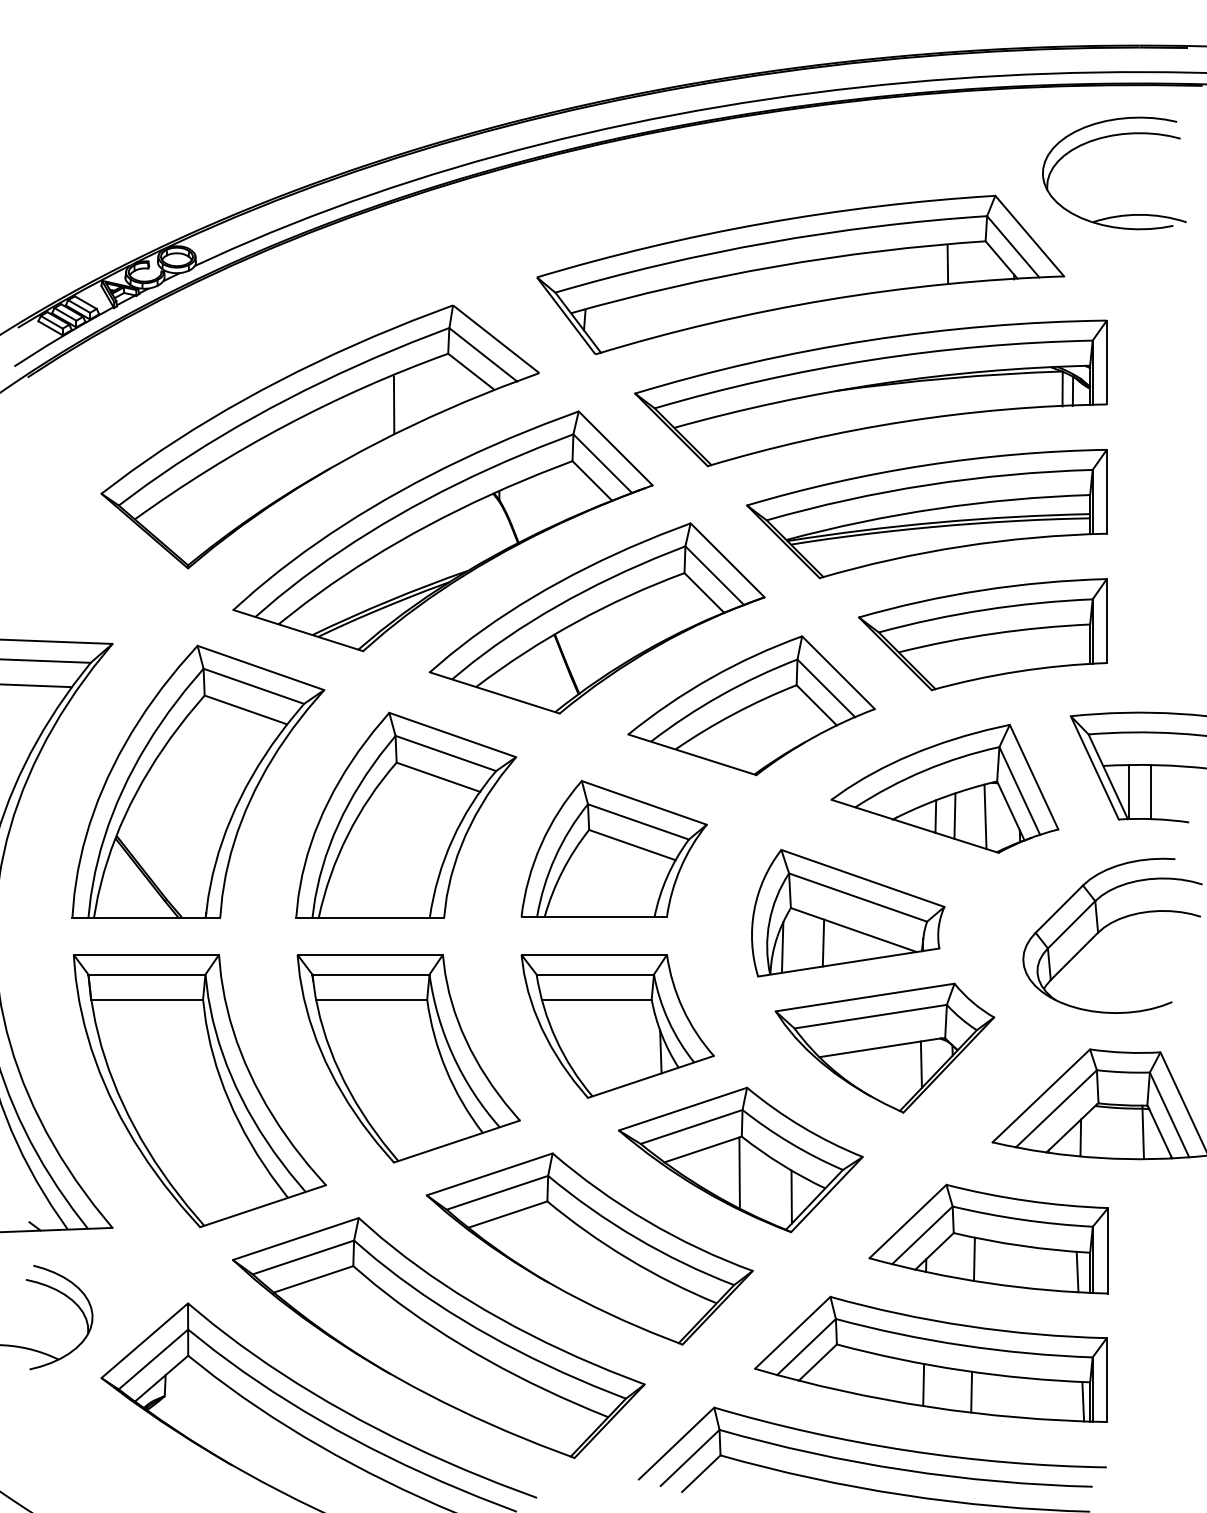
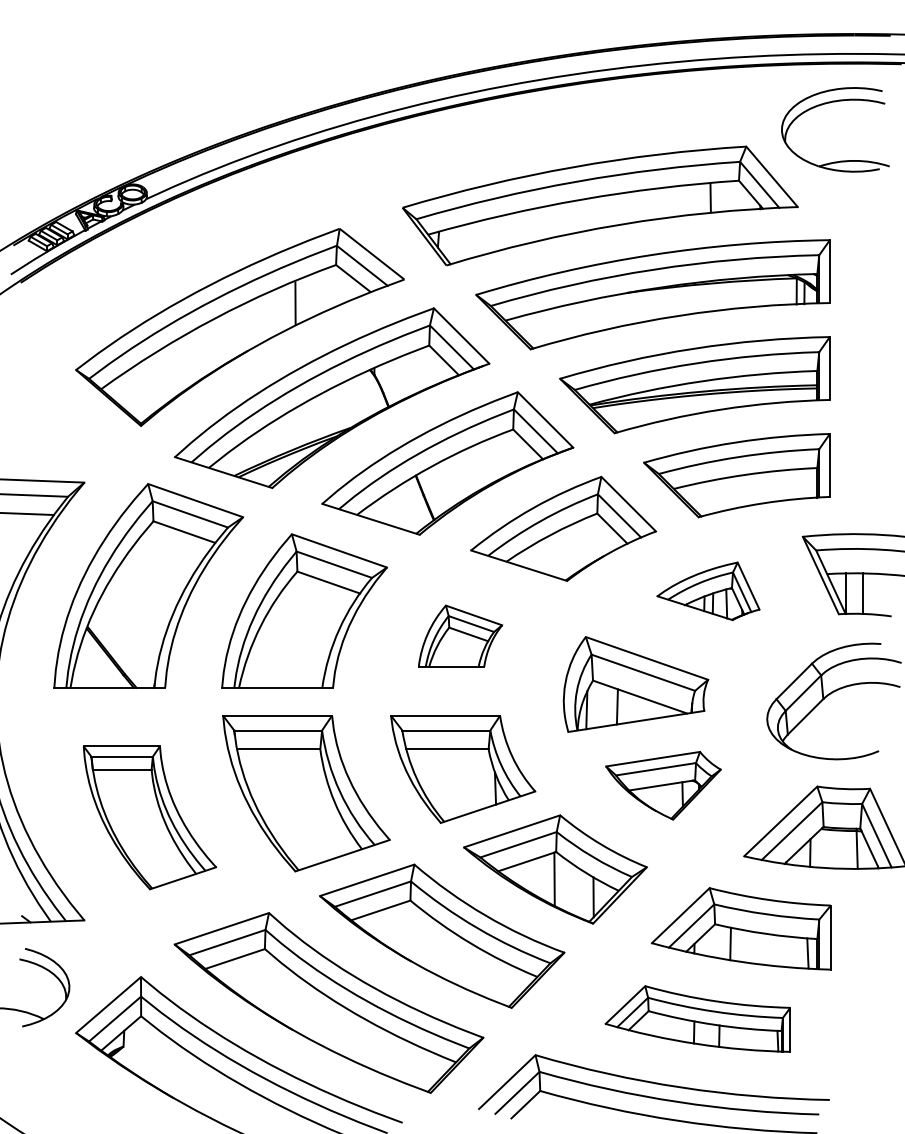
part: (944, 789) -> (708, 591), size x0.6
part: (614, 847) -> (460, 635), size x0.6
part: (884, 1047) -> (663, 785), size x0.7
part: (199, 1090) -> (149, 817), size x0.7
part: (930, 1358) -> (697, 1018), size x0.7

